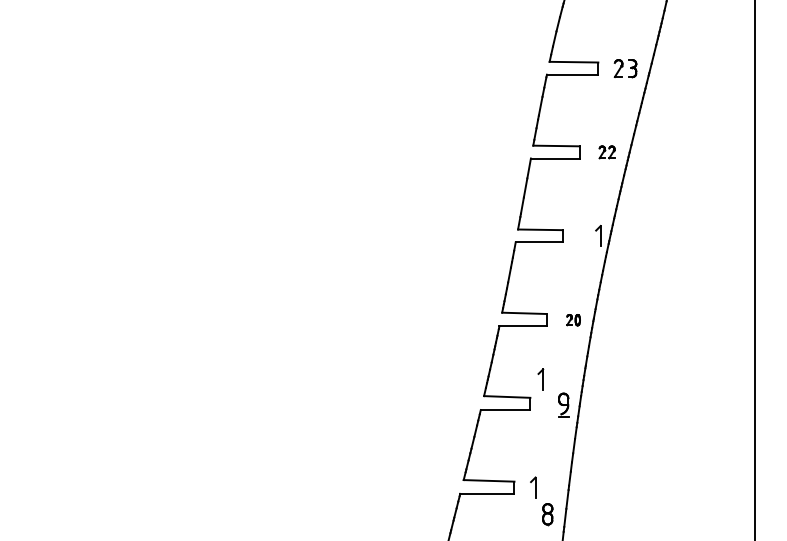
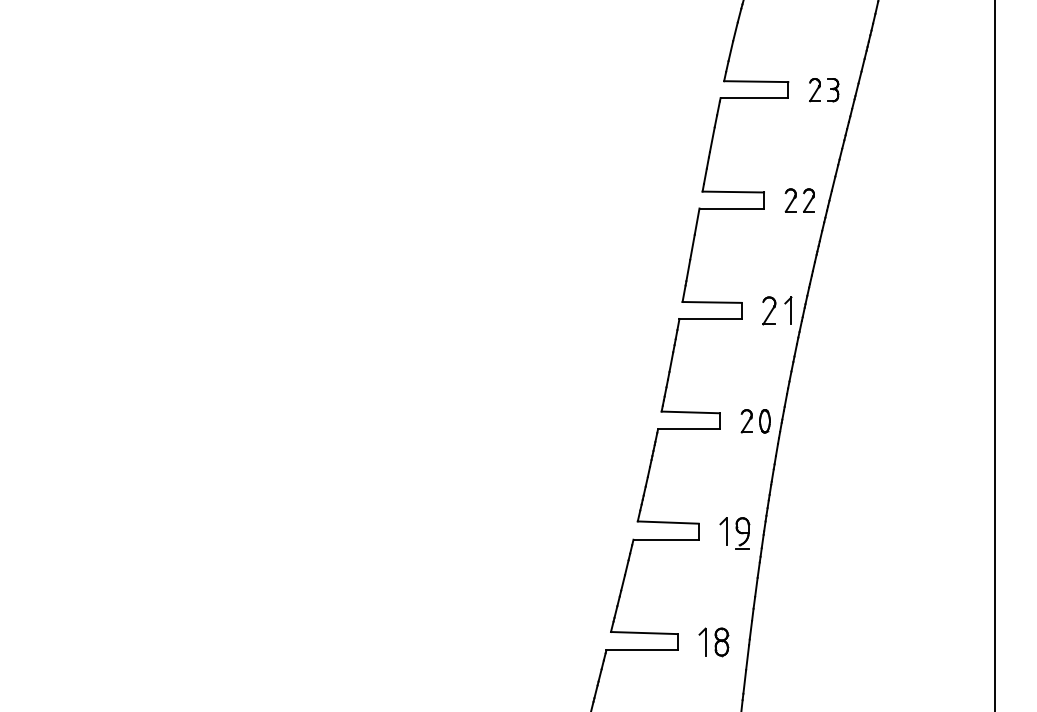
part: (606, 152) -> (799, 200), size x1.43
part: (584, 235) -> (769, 310), added
part: (573, 320) -> (755, 421), size x1.67
part: (540, 379) -> (723, 531), moved
part: (547, 514) -> (721, 642), moved

